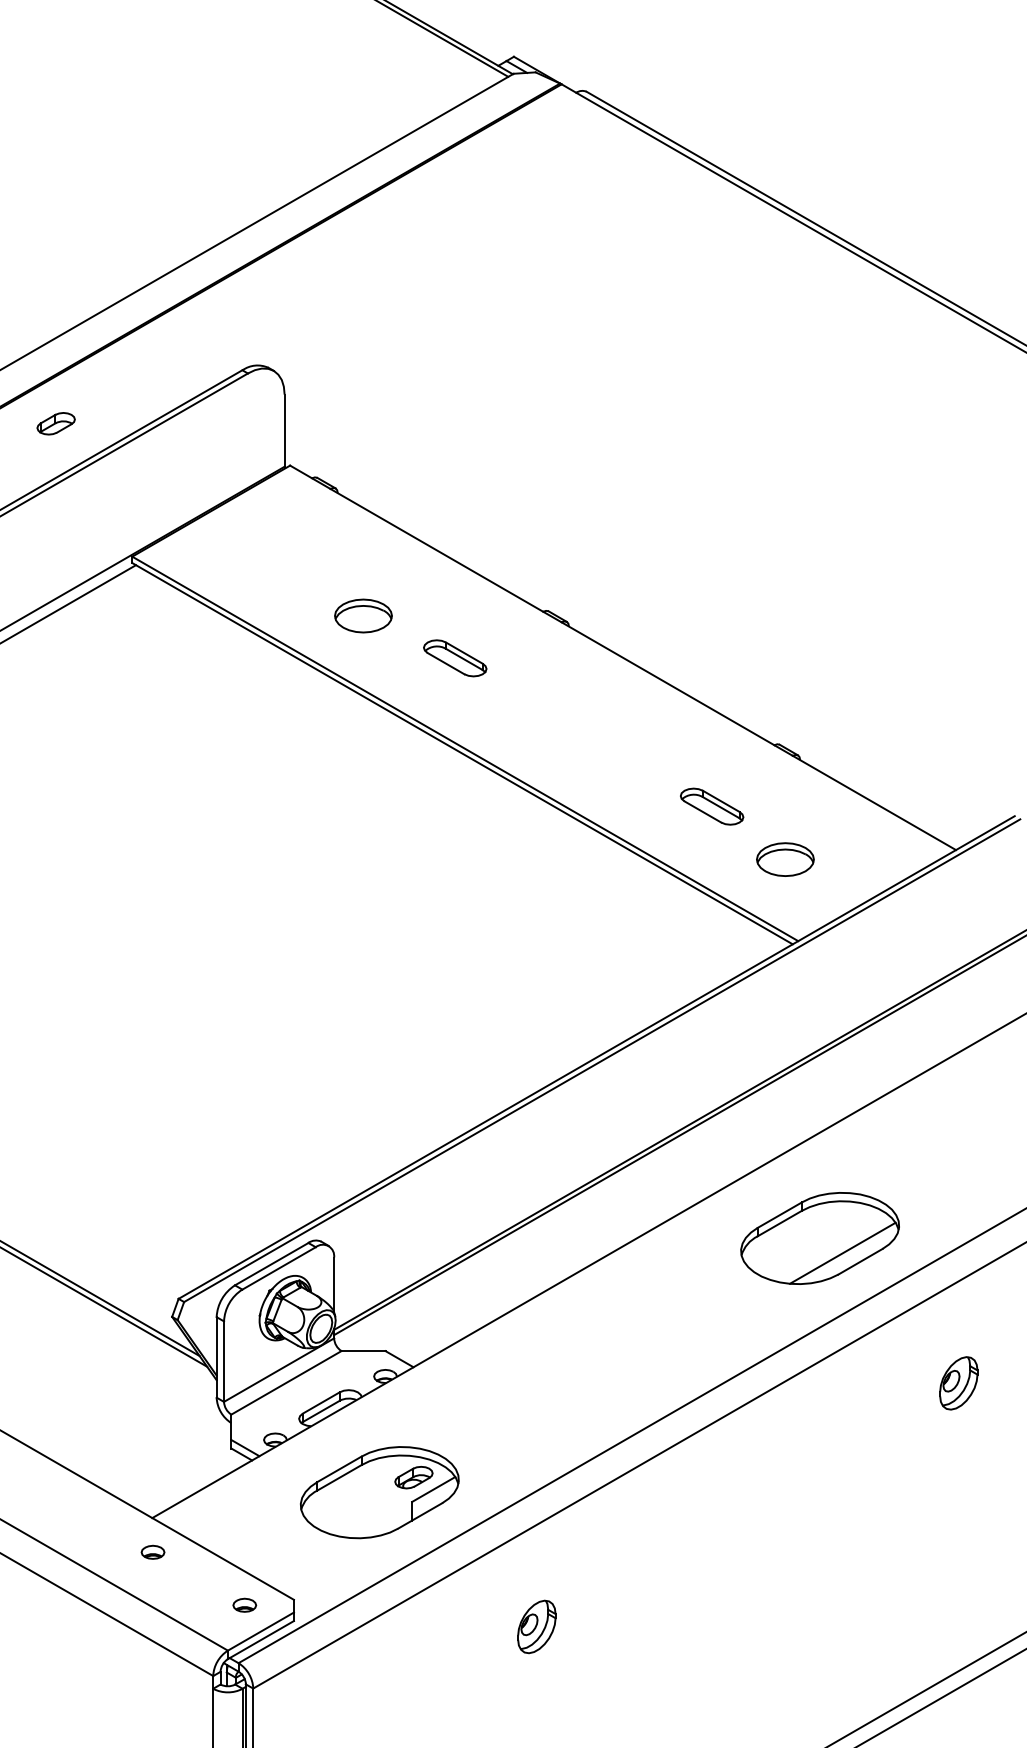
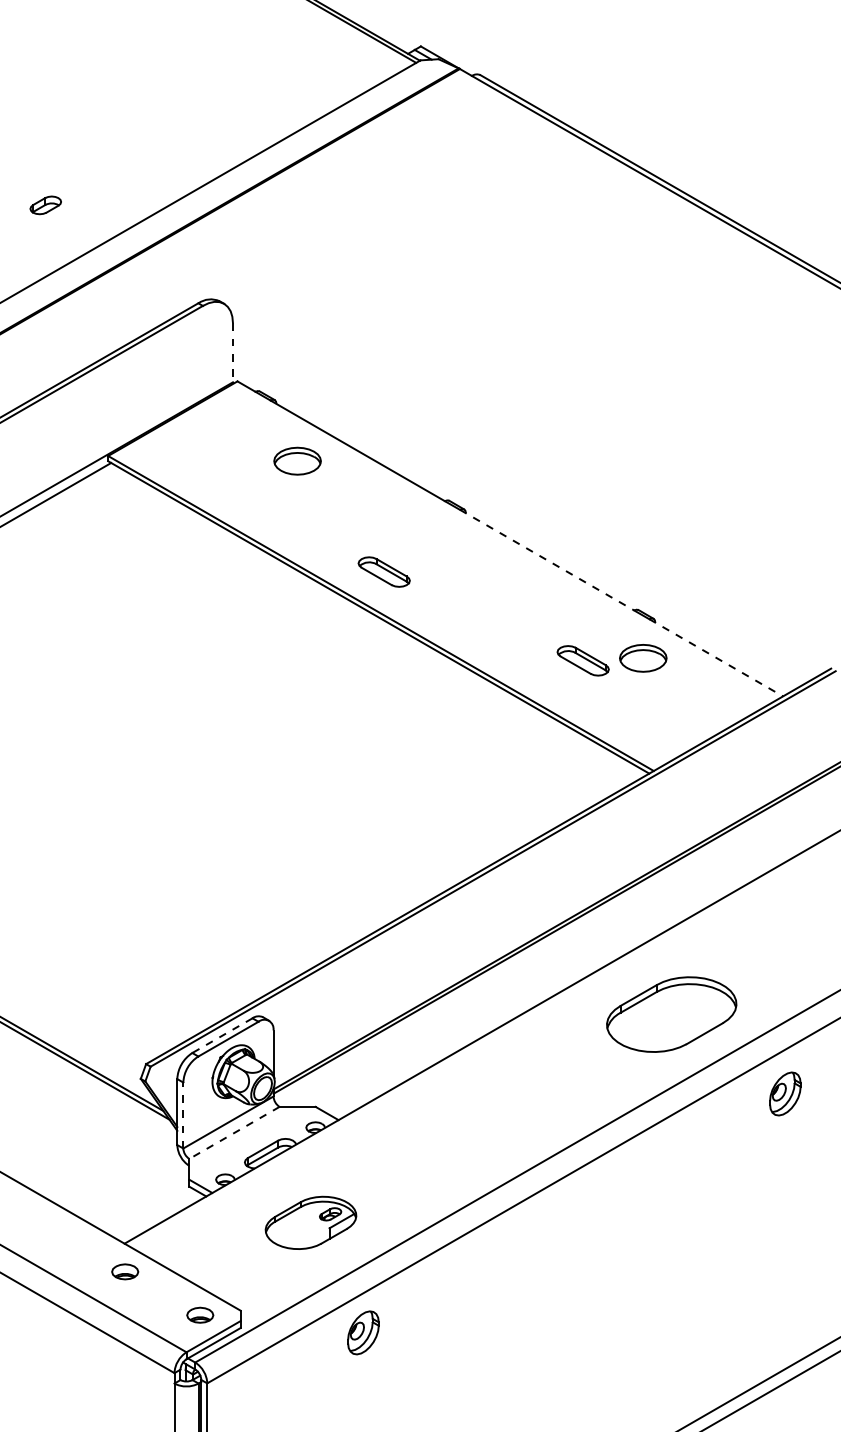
part: (55, 423) -> (45, 205), moved
line: (284, 431) -> (232, 353), solid -> dashed
part: (363, 615) -> (297, 460), moved
part: (455, 658) -> (384, 572), moved
line: (668, 683) -> (547, 559), solid -> dashed
line: (874, 803) -> (716, 658), solid -> dashed
part: (785, 859) -> (643, 658), moved
line: (842, 1252) -> (690, 1026), removed
line: (271, 1264) -> (222, 1035), solid -> dashed
line: (224, 1361) -> (183, 1115), solid -> dashed
line: (286, 1382) -> (234, 1132), solid -> dashed
part: (958, 1383) -> (785, 1094), moved
part: (379, 1492) -> (310, 1222), size x0.7
part: (152, 1551) -> (124, 1271), size x1.4
part: (244, 1604) -> (200, 1314), size x1.4
part: (536, 1626) -> (363, 1332), moved

